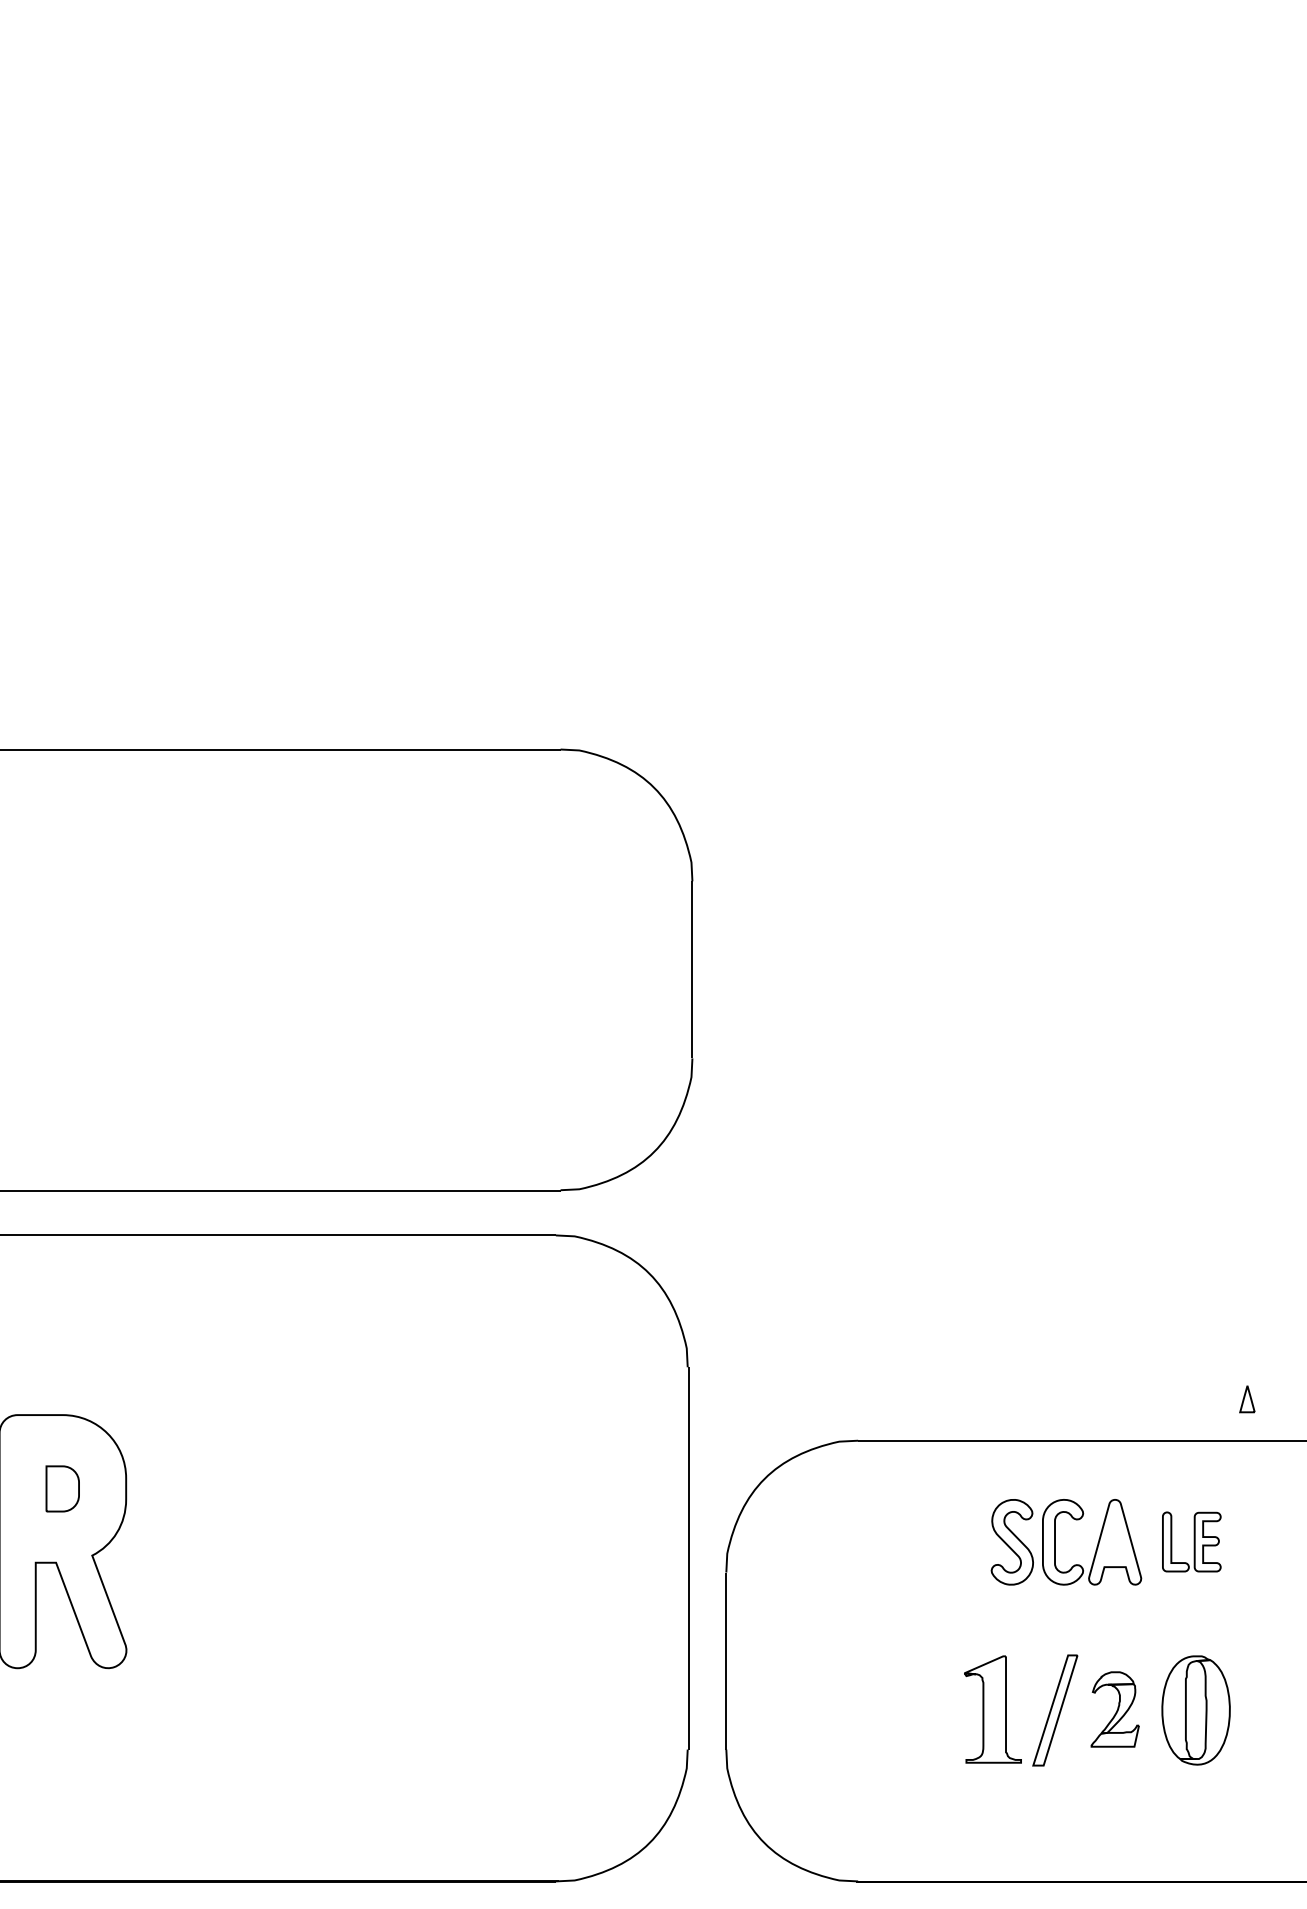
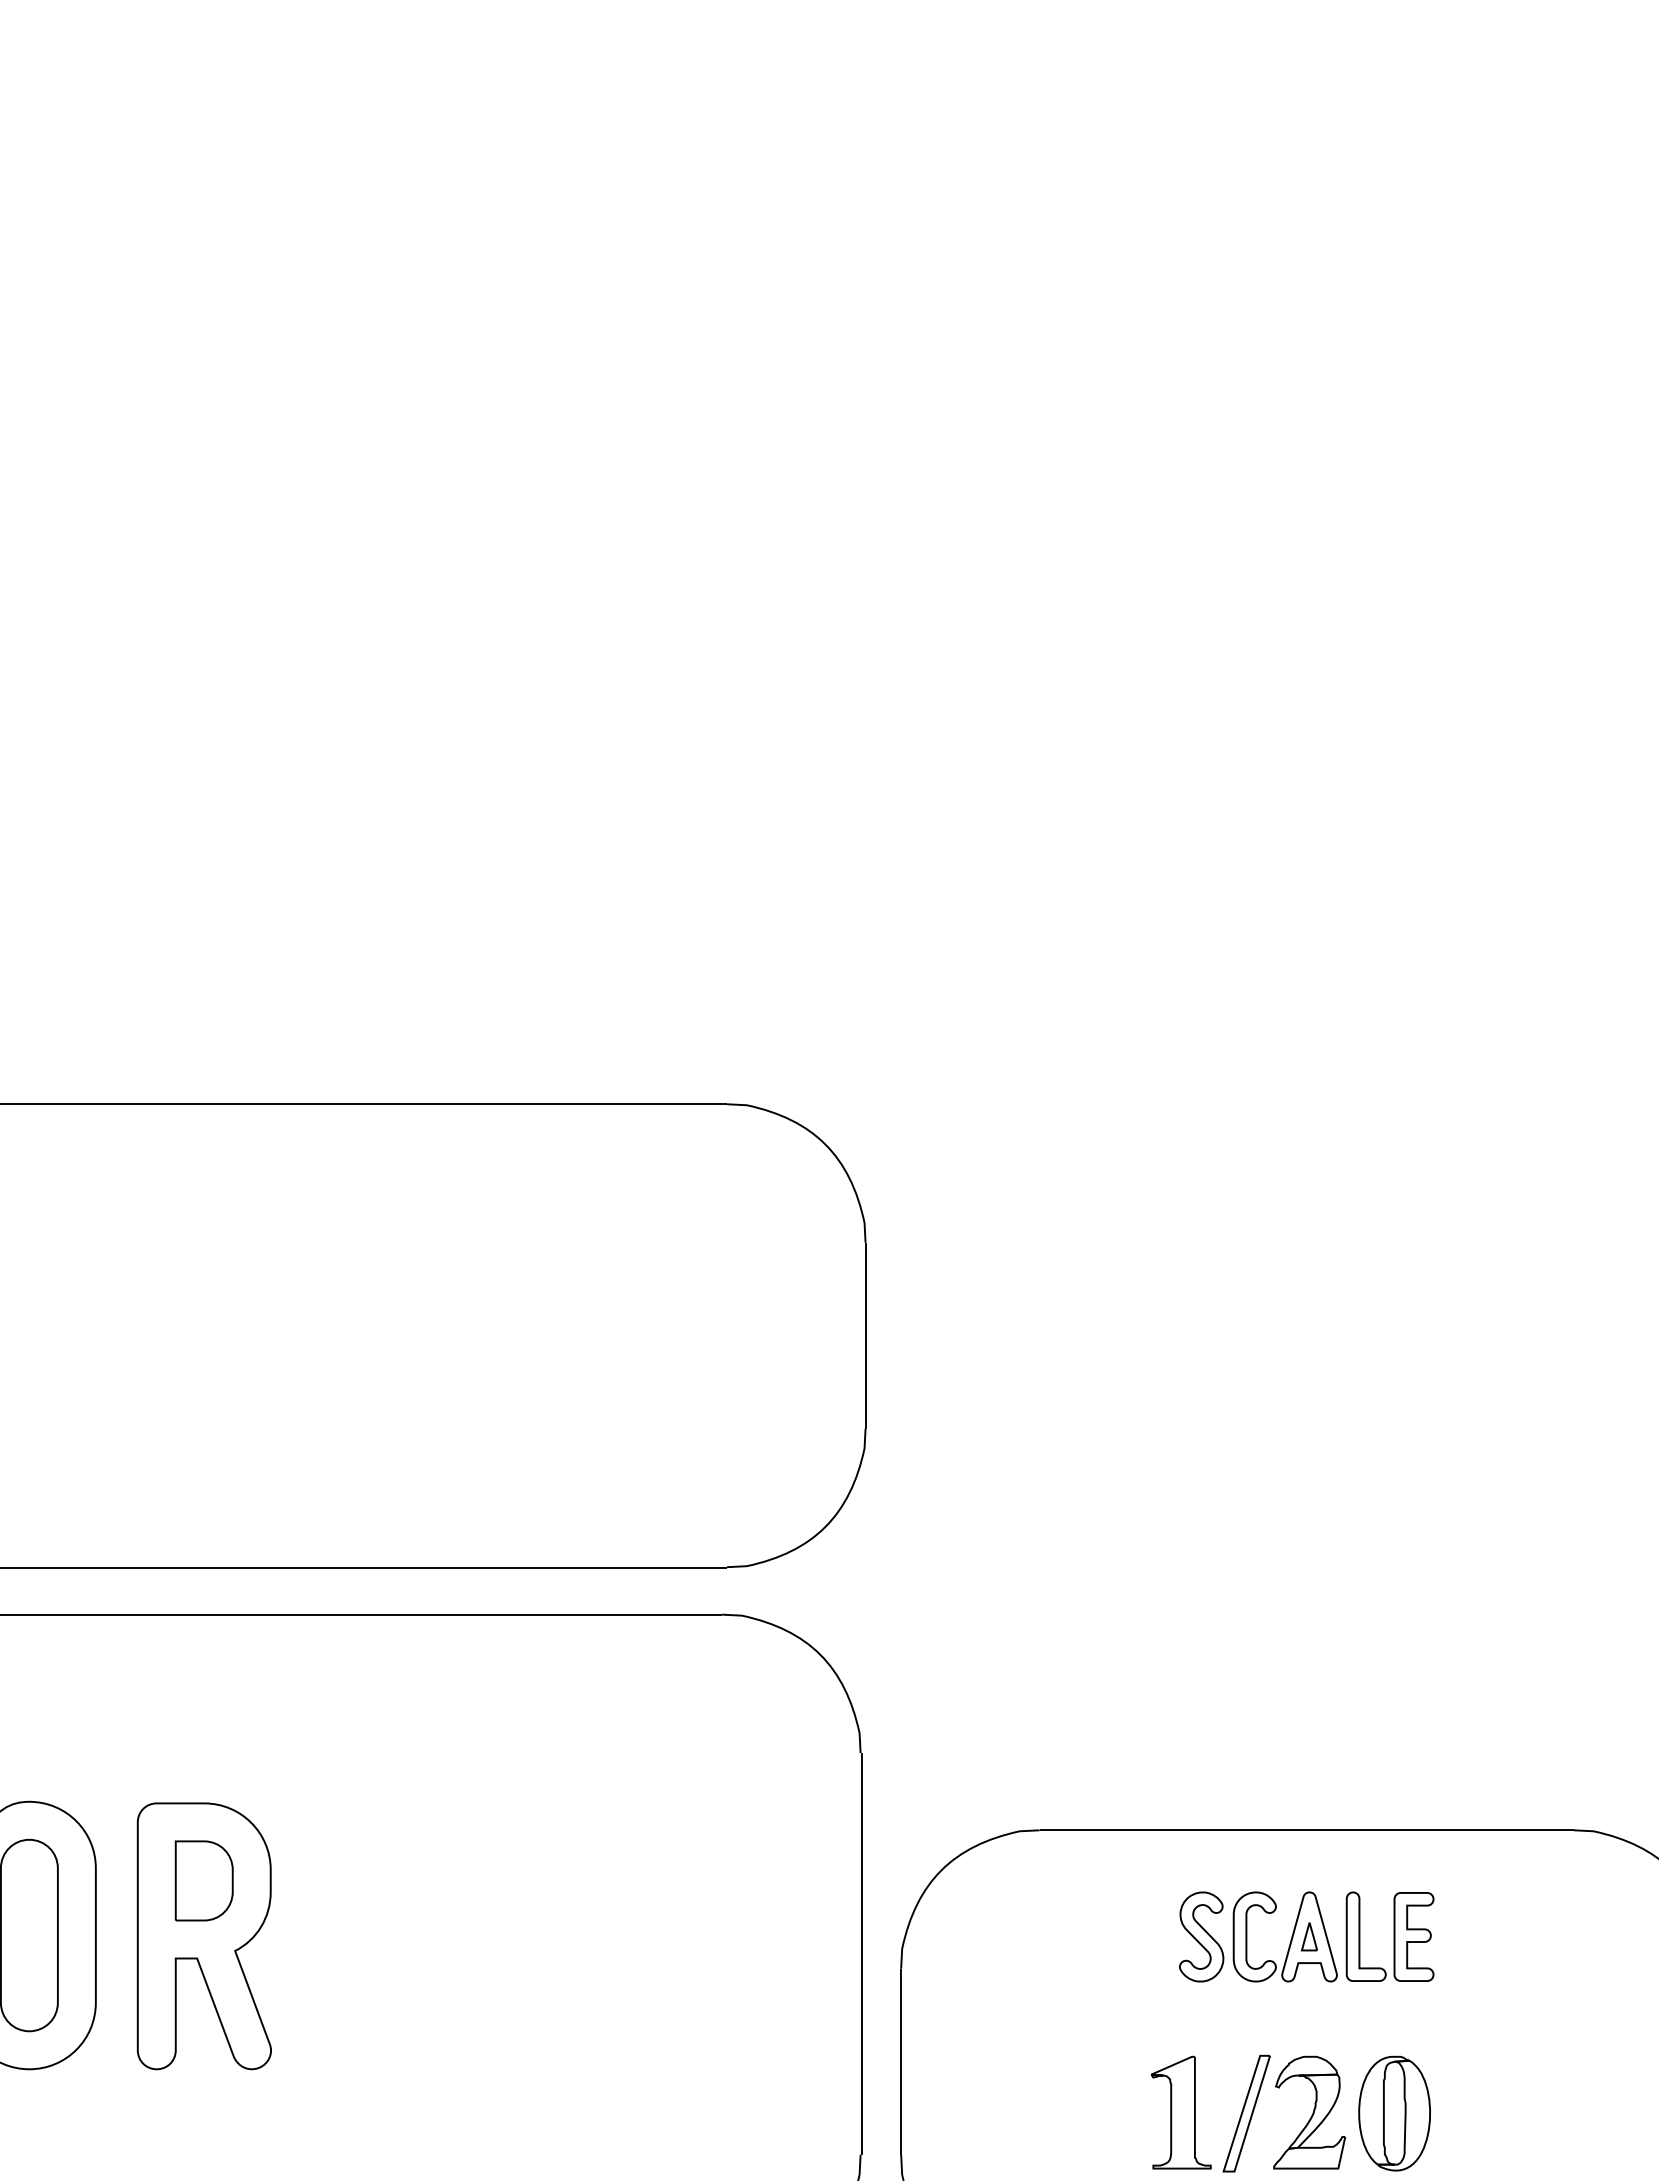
part: (1247, 1399) -> (1309, 1936), moved
part: (62, 1488) -> (203, 1880), size x1.67
part: (1191, 1541) -> (1389, 1936), size x1.43
part: (1115, 1709) -> (1309, 2112), size x1.43

